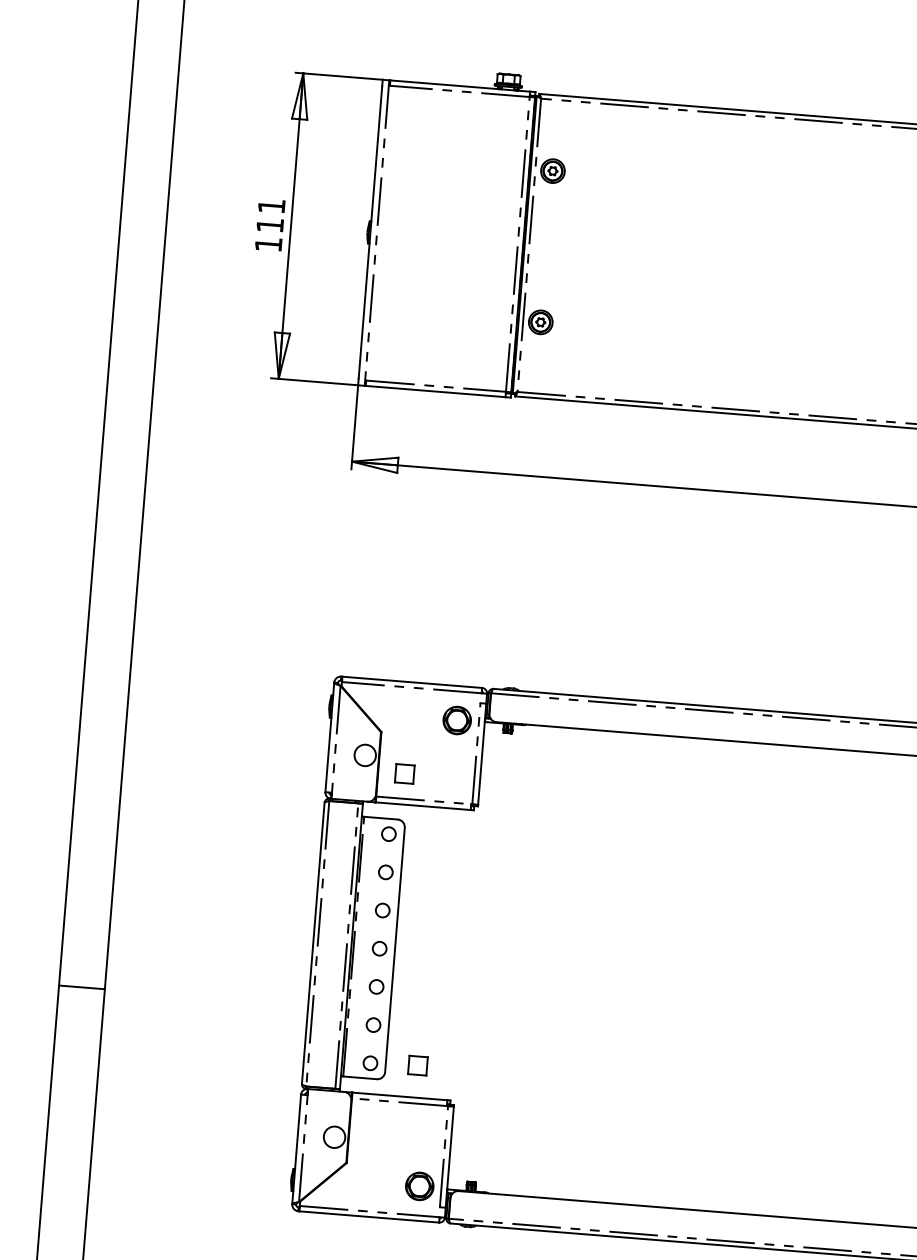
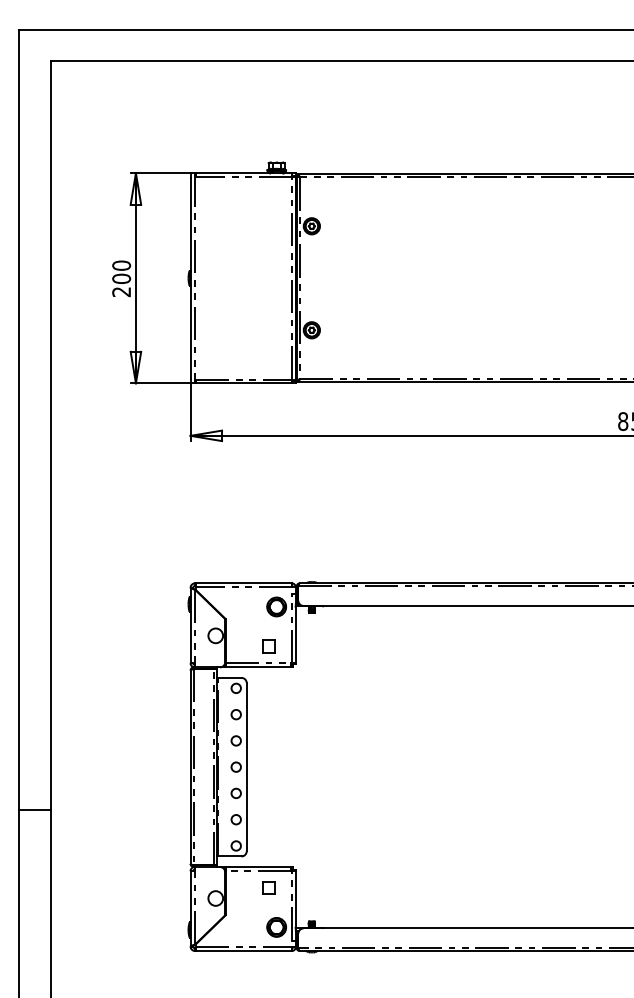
text: (270, 224) -> (121, 278), 111 -> 200
part: (404, 774) -> (268, 646), moved
part: (417, 1064) -> (268, 887), moved

